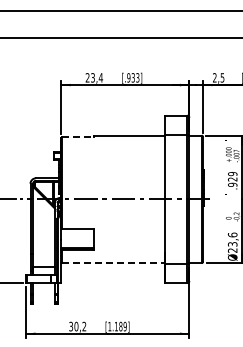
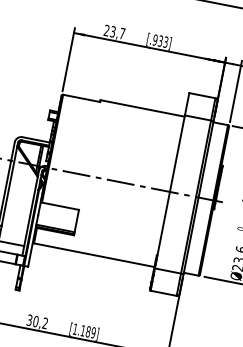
text: (100, 77) -> (121, 33), 23,4 -> 23,7
line: (78, 137) -> (82, 98), dashed -> solid
line: (113, 263) -> (94, 255), dashed -> solid

